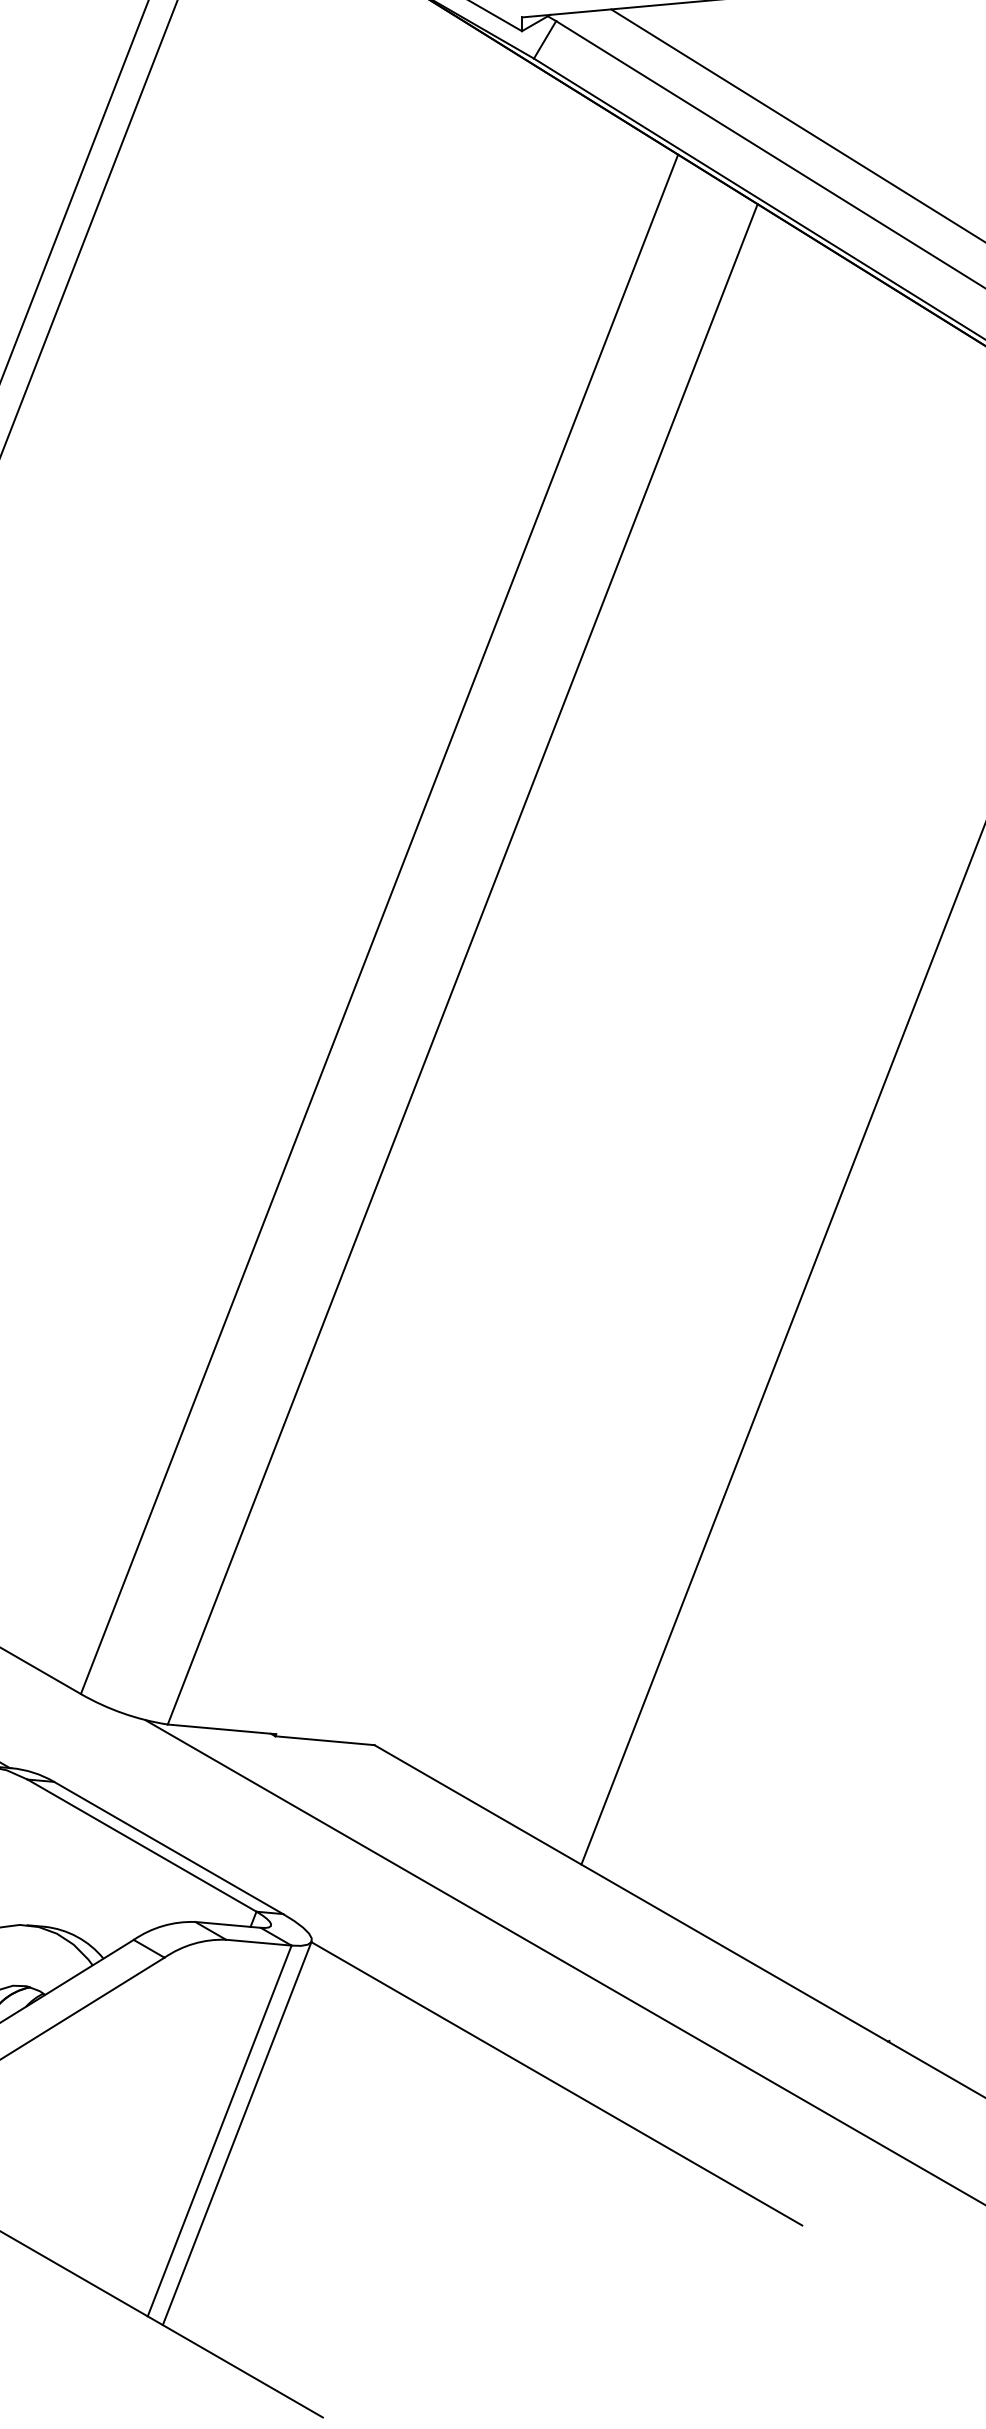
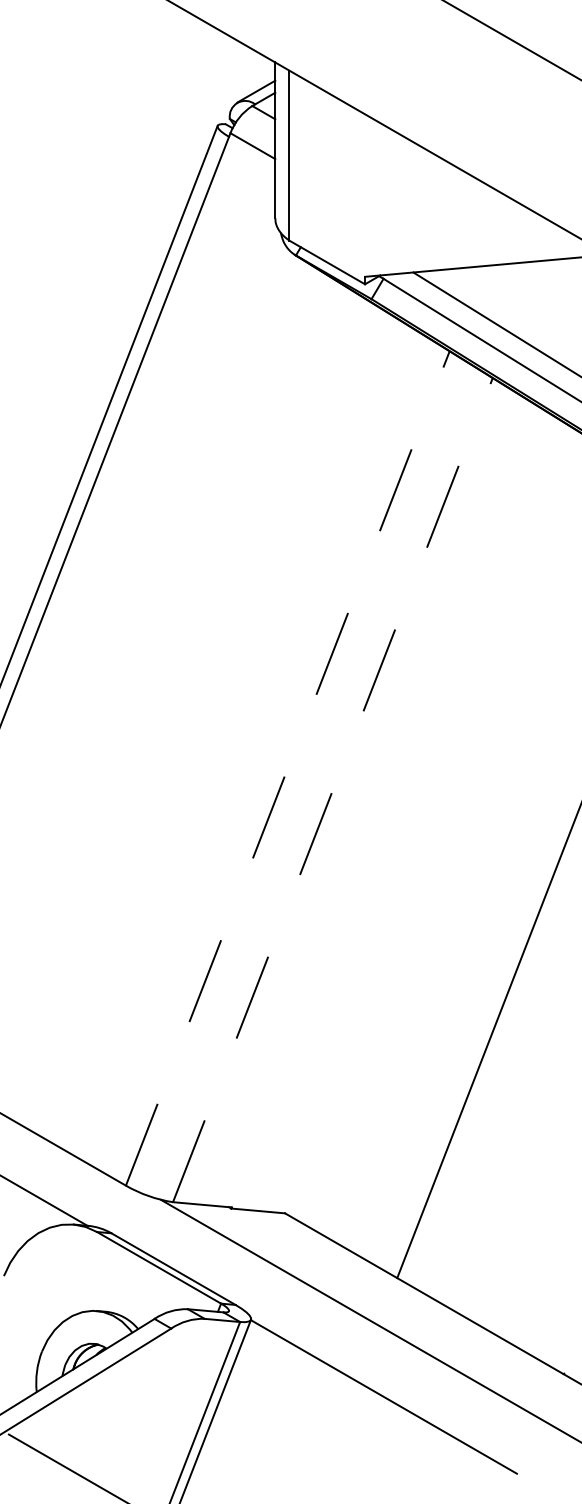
line: (378, 924) -> (287, 768), solid -> dashed
line: (461, 965) -> (332, 790), solid -> dashed

